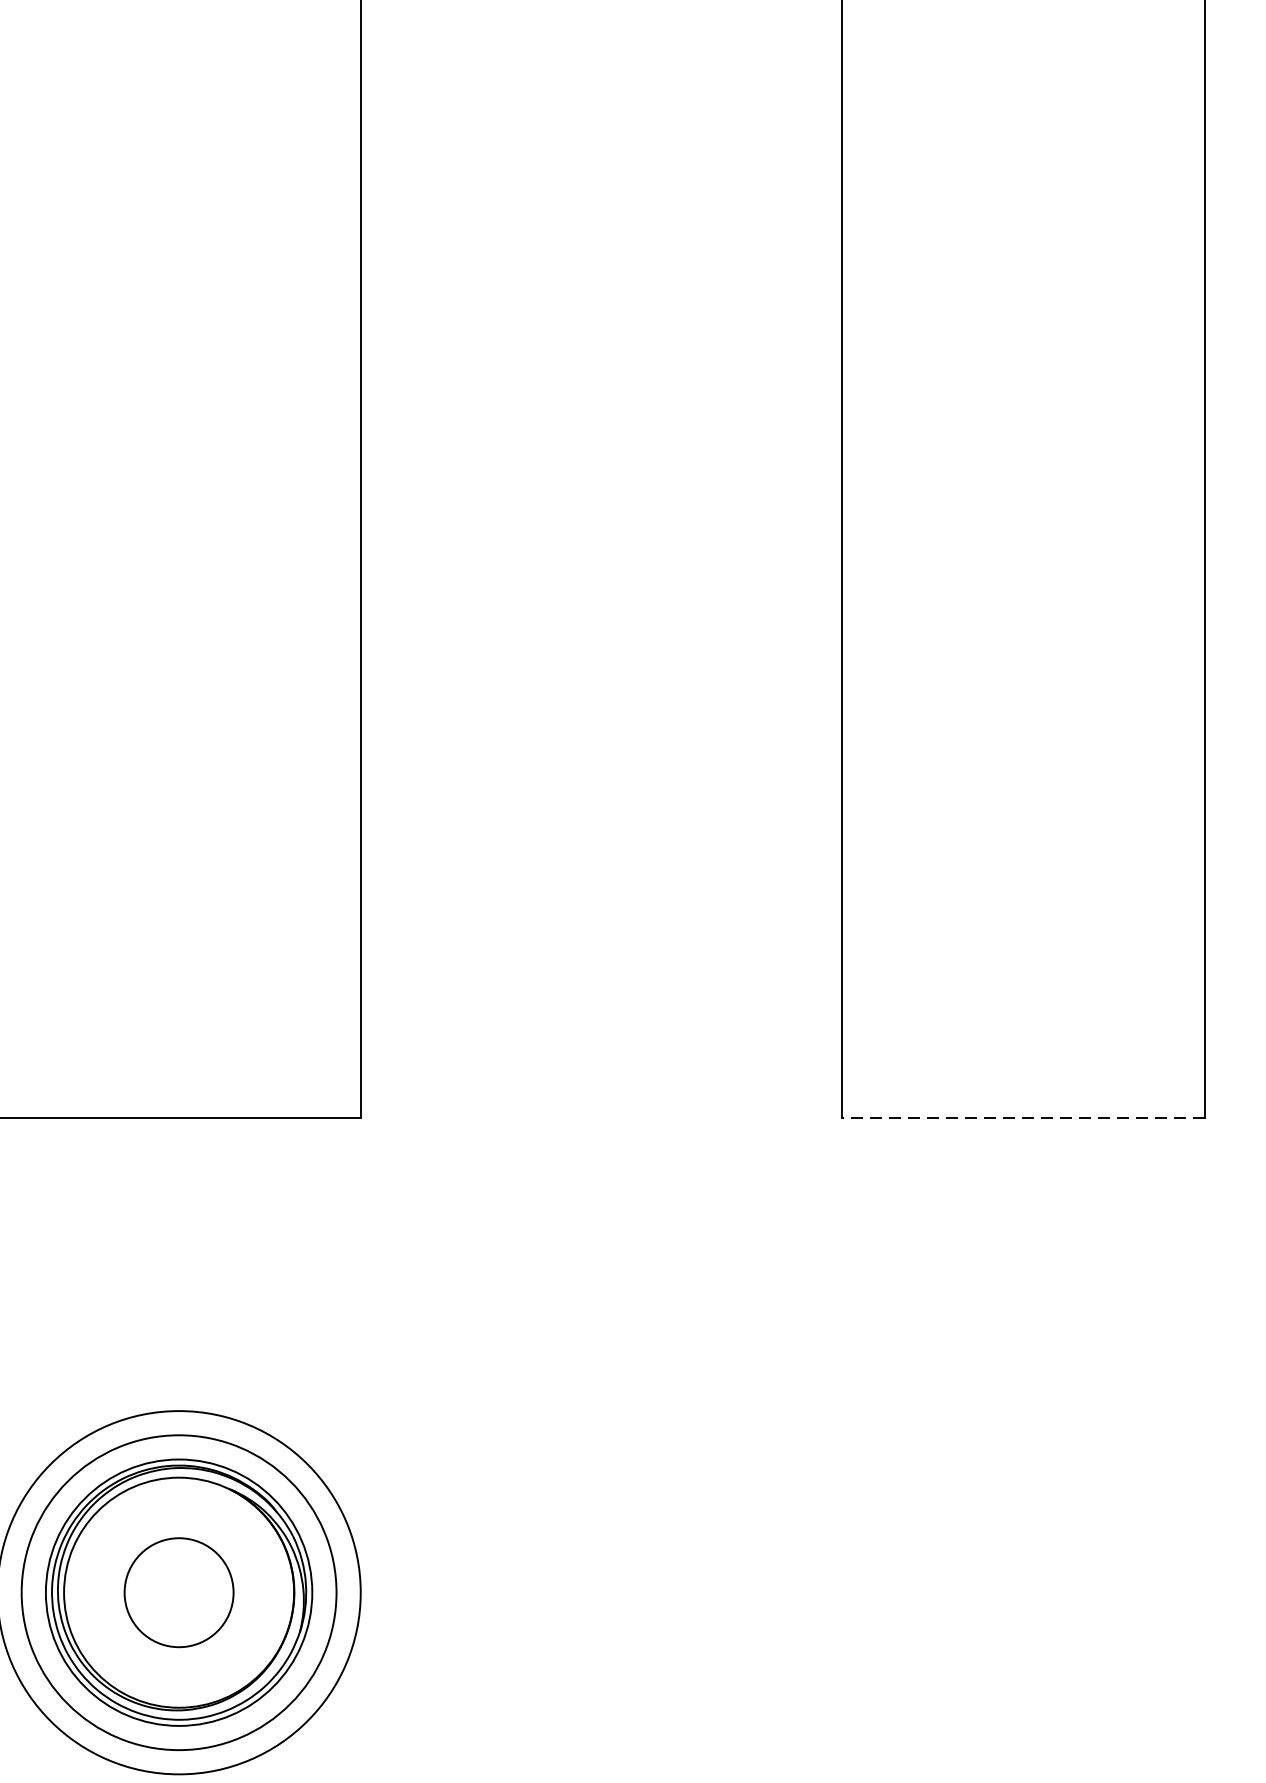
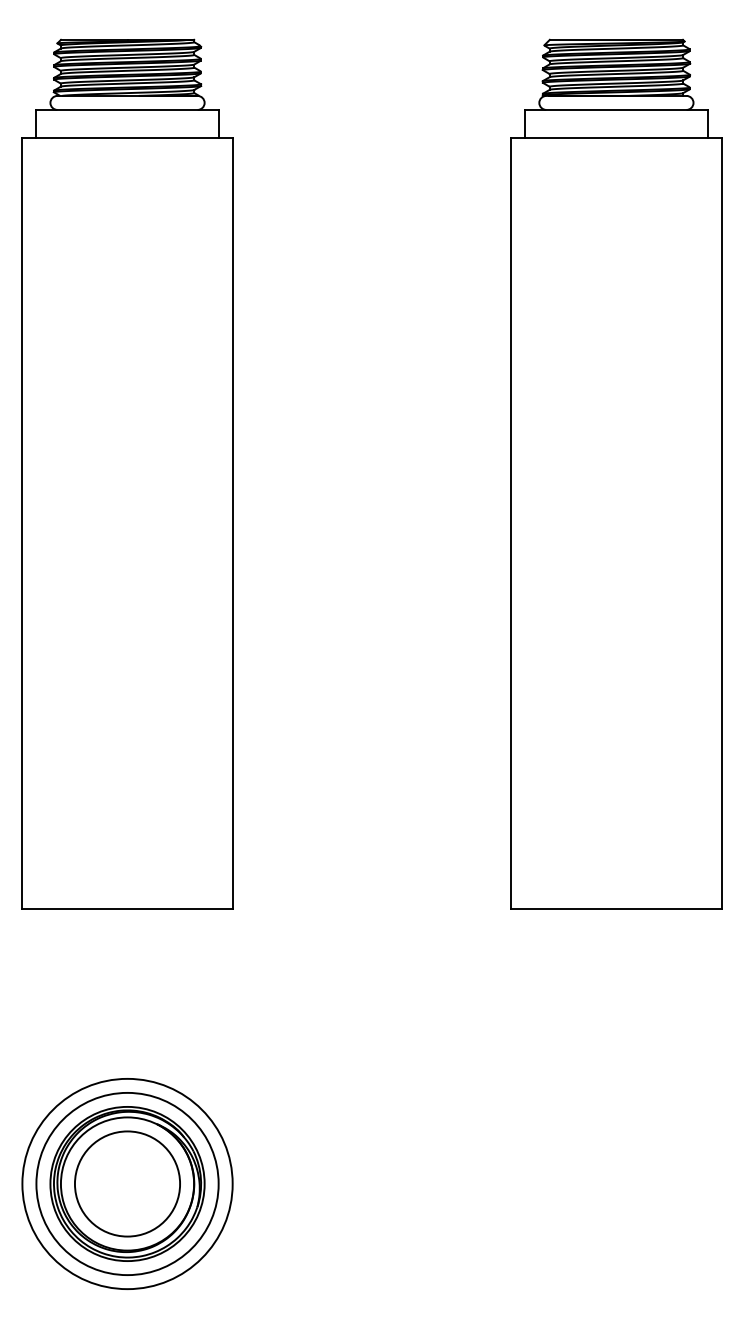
line: (1022, 1116) -> (615, 908), dashed -> solid
circle: (179, 1591) -> (127, 1183), size x1.67

